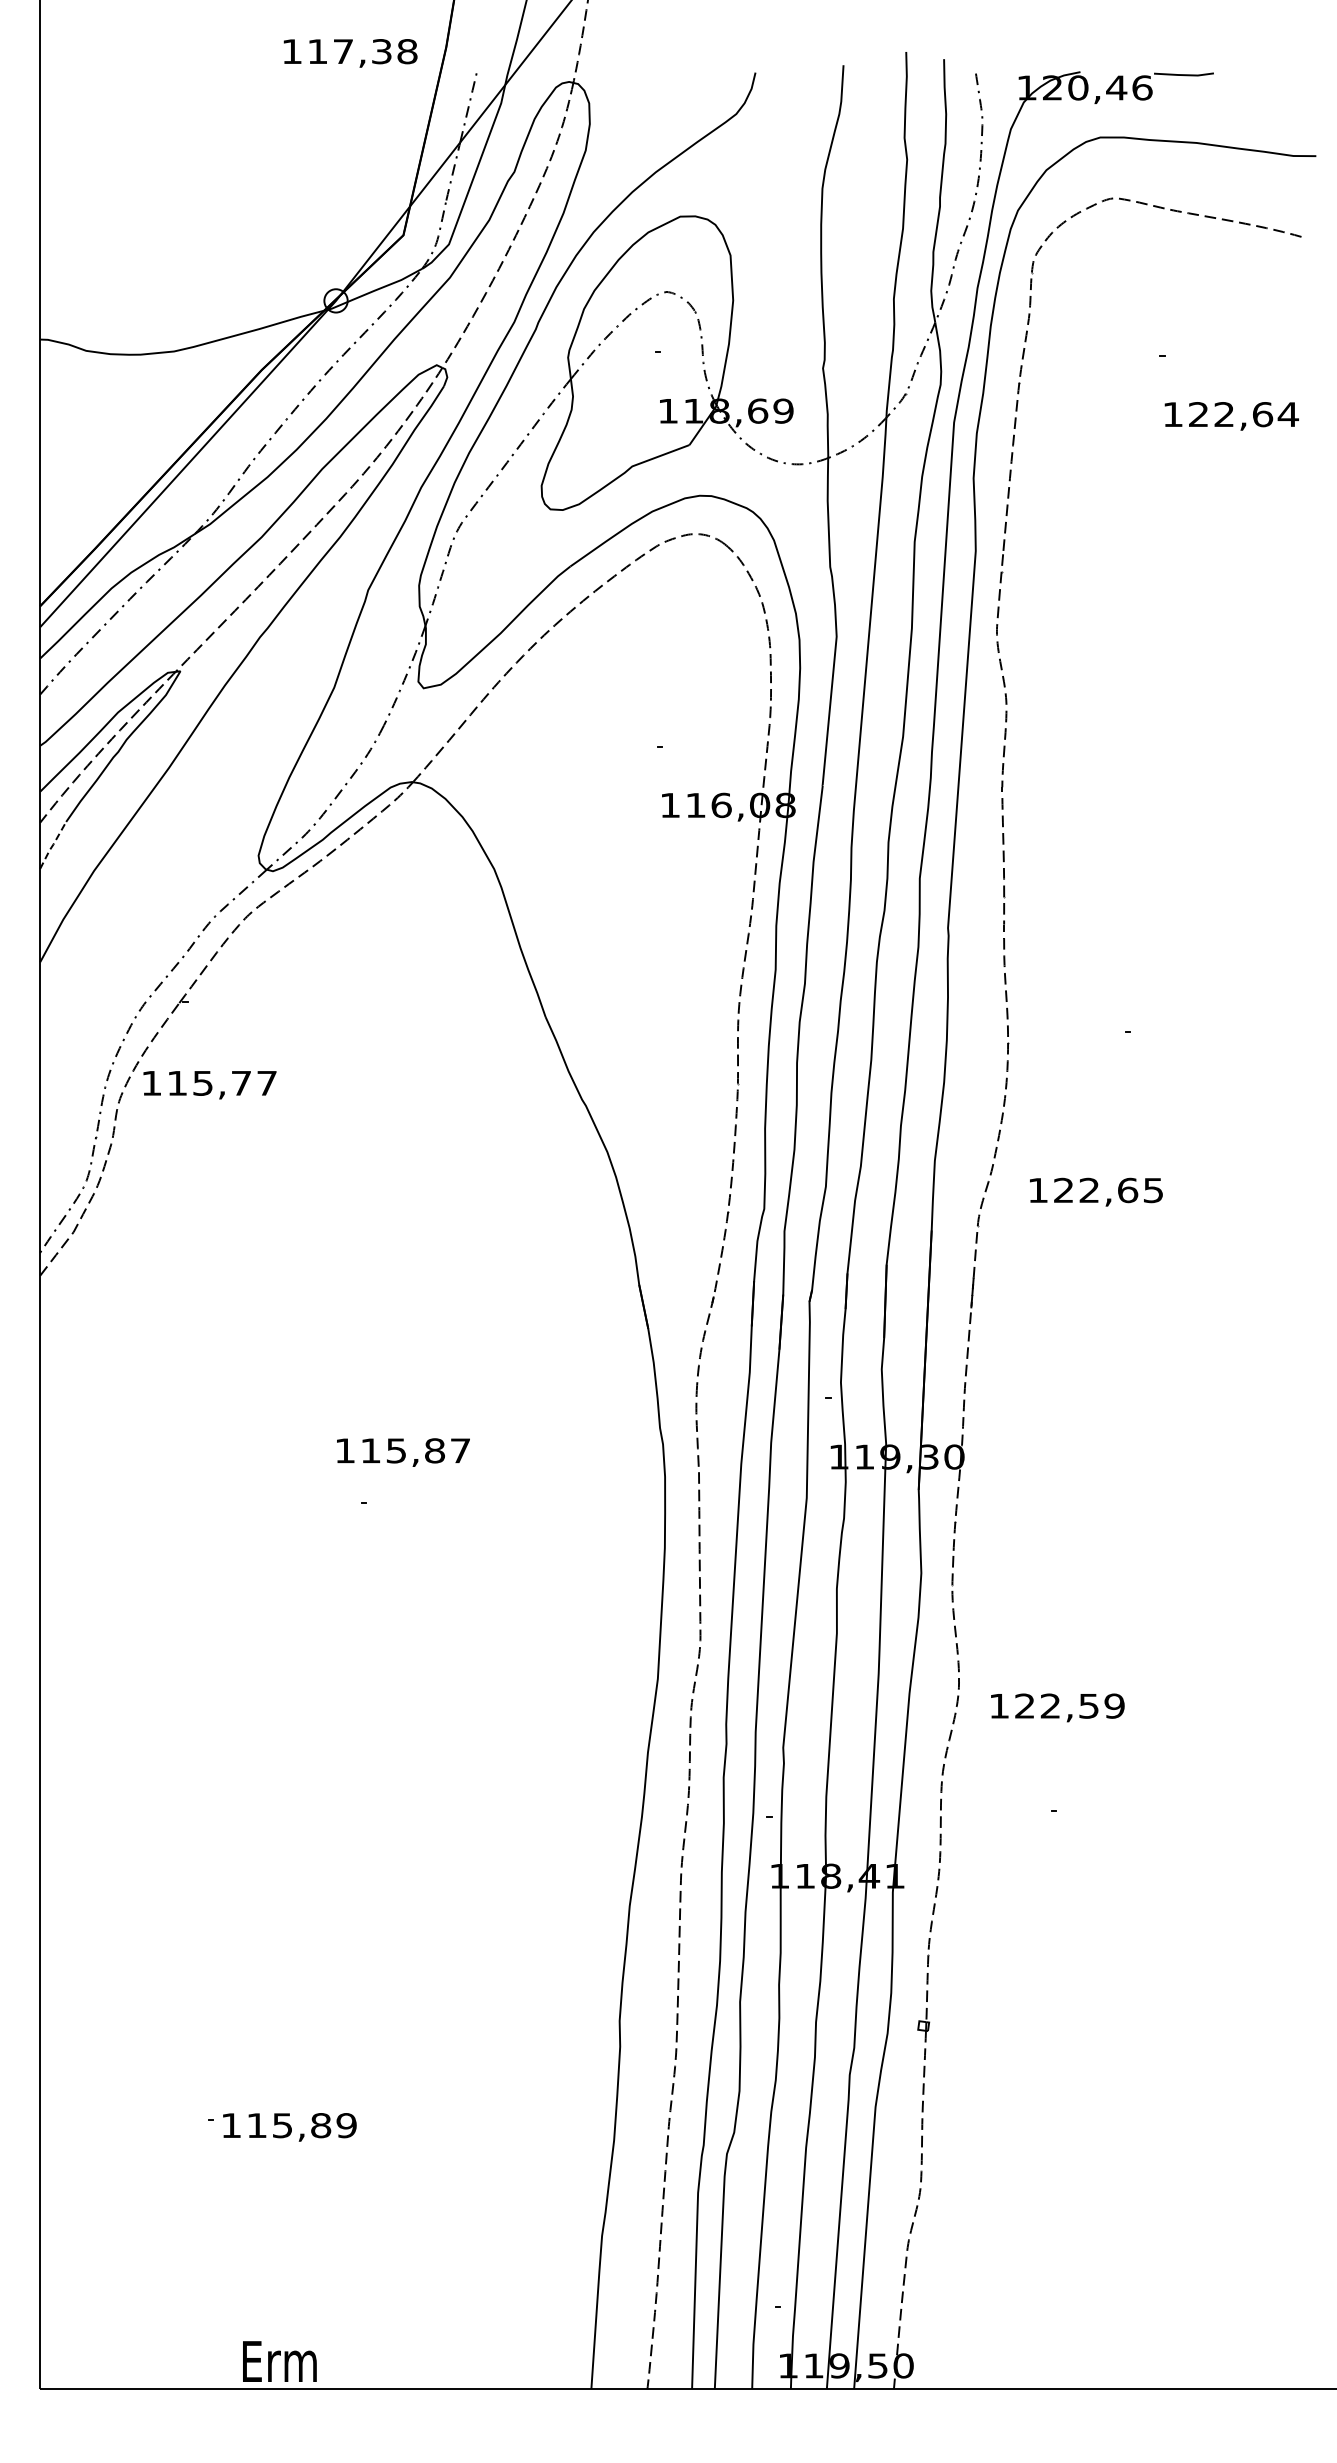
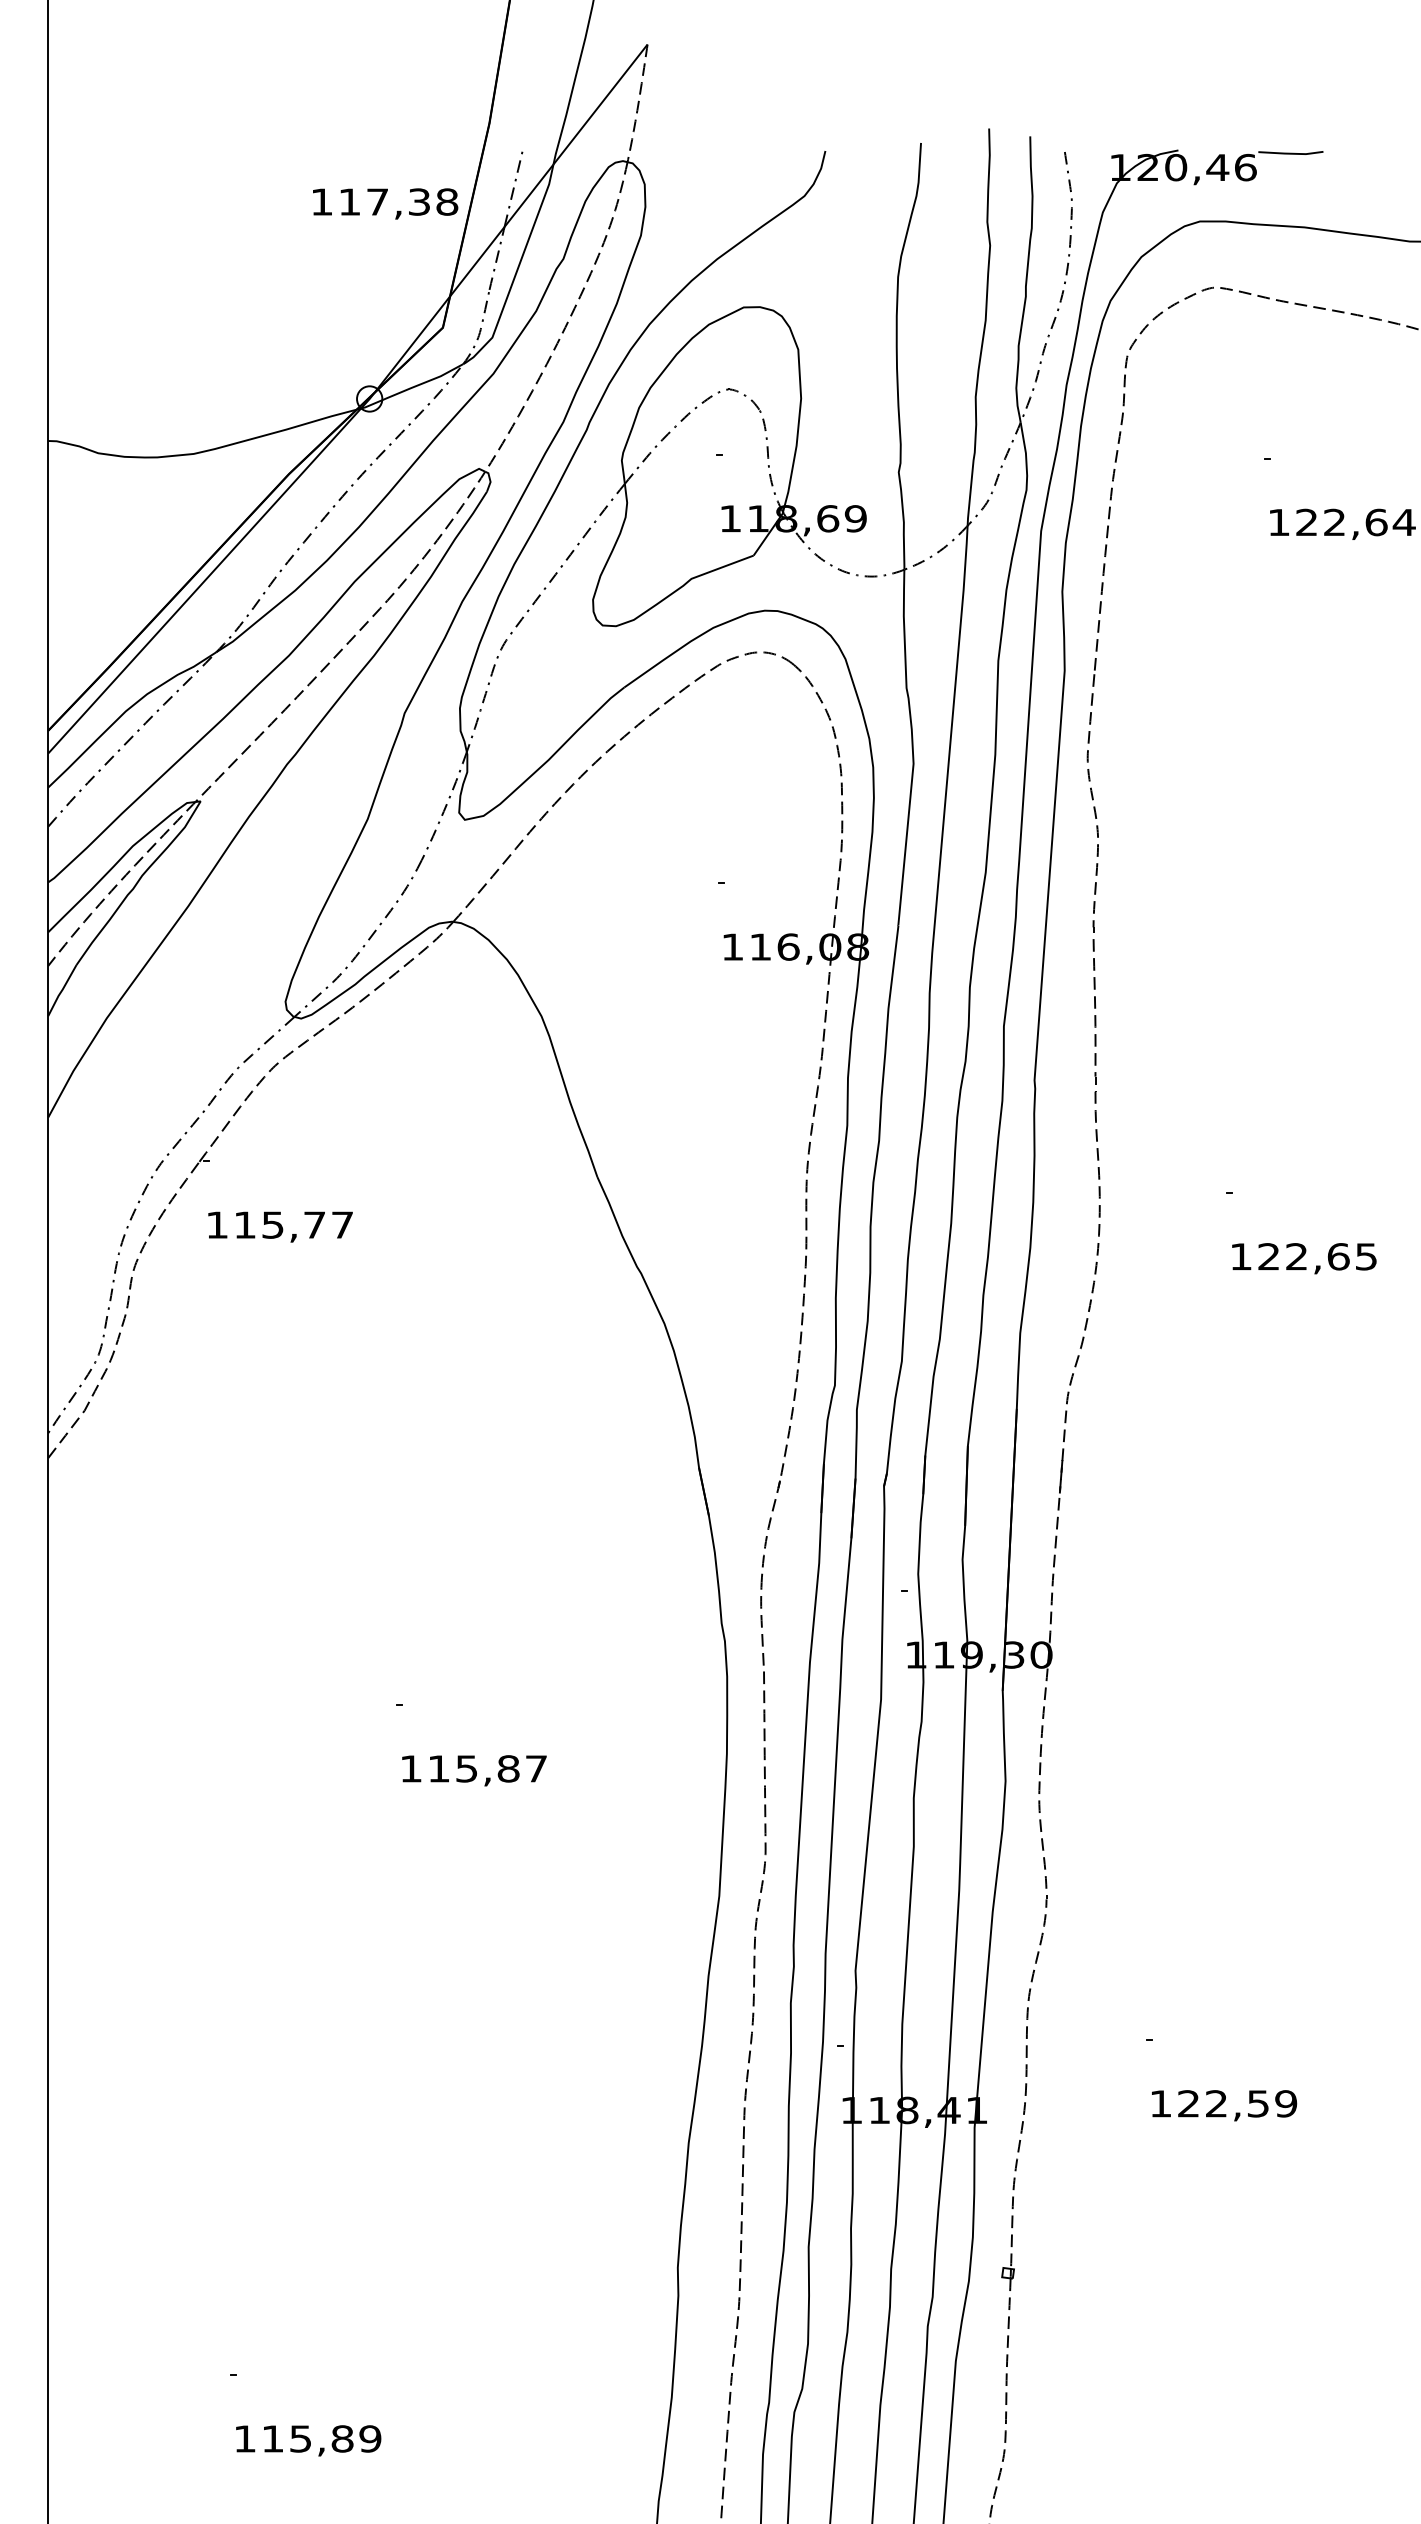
text: (350, 53) -> (385, 204), moved
line: (53, 845) -> (62, 990), dashed -> solid
text: (209, 1085) -> (280, 1227), moved
text: (1096, 1191) -> (1304, 1257), moved
text: (403, 1452) -> (474, 1770), moved
text: (1057, 1707) -> (1224, 2105), moved
text: (289, 2127) -> (308, 2440), moved

